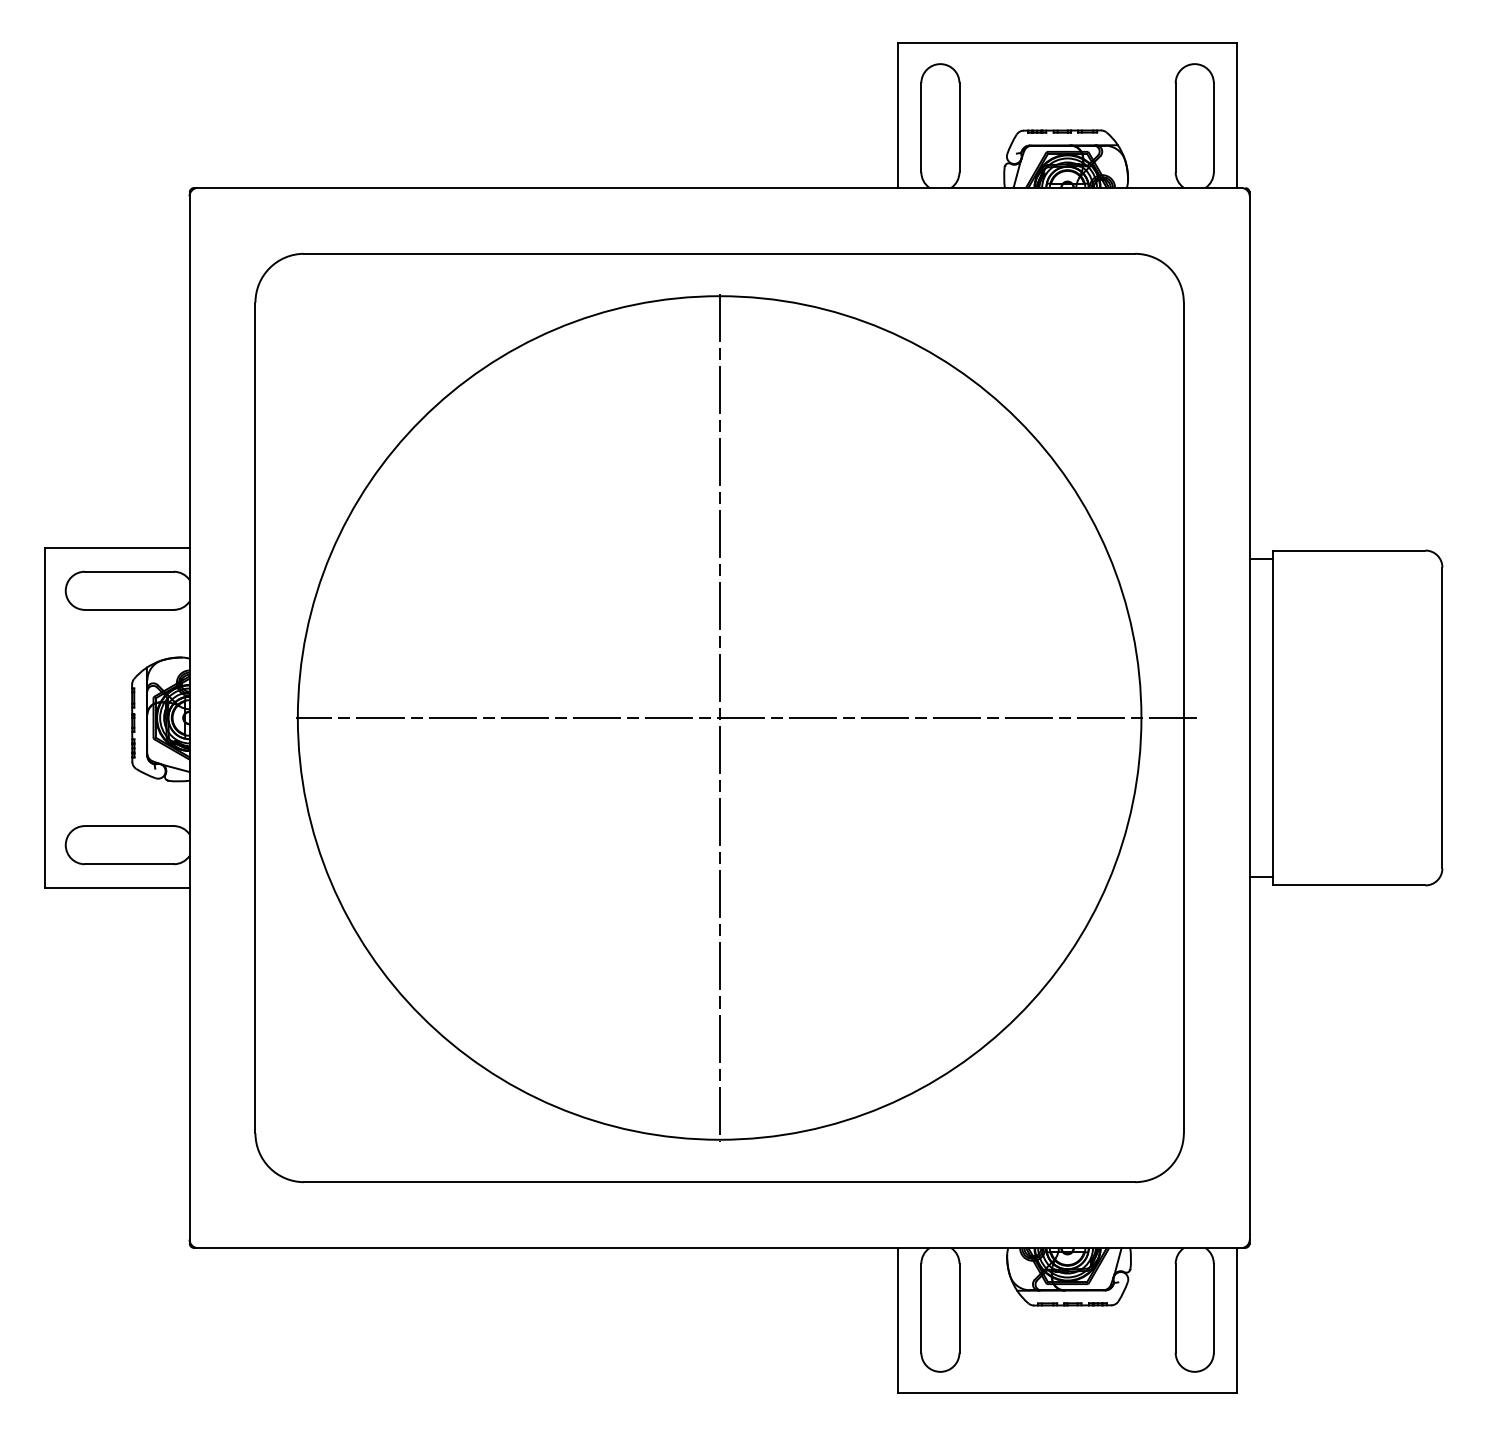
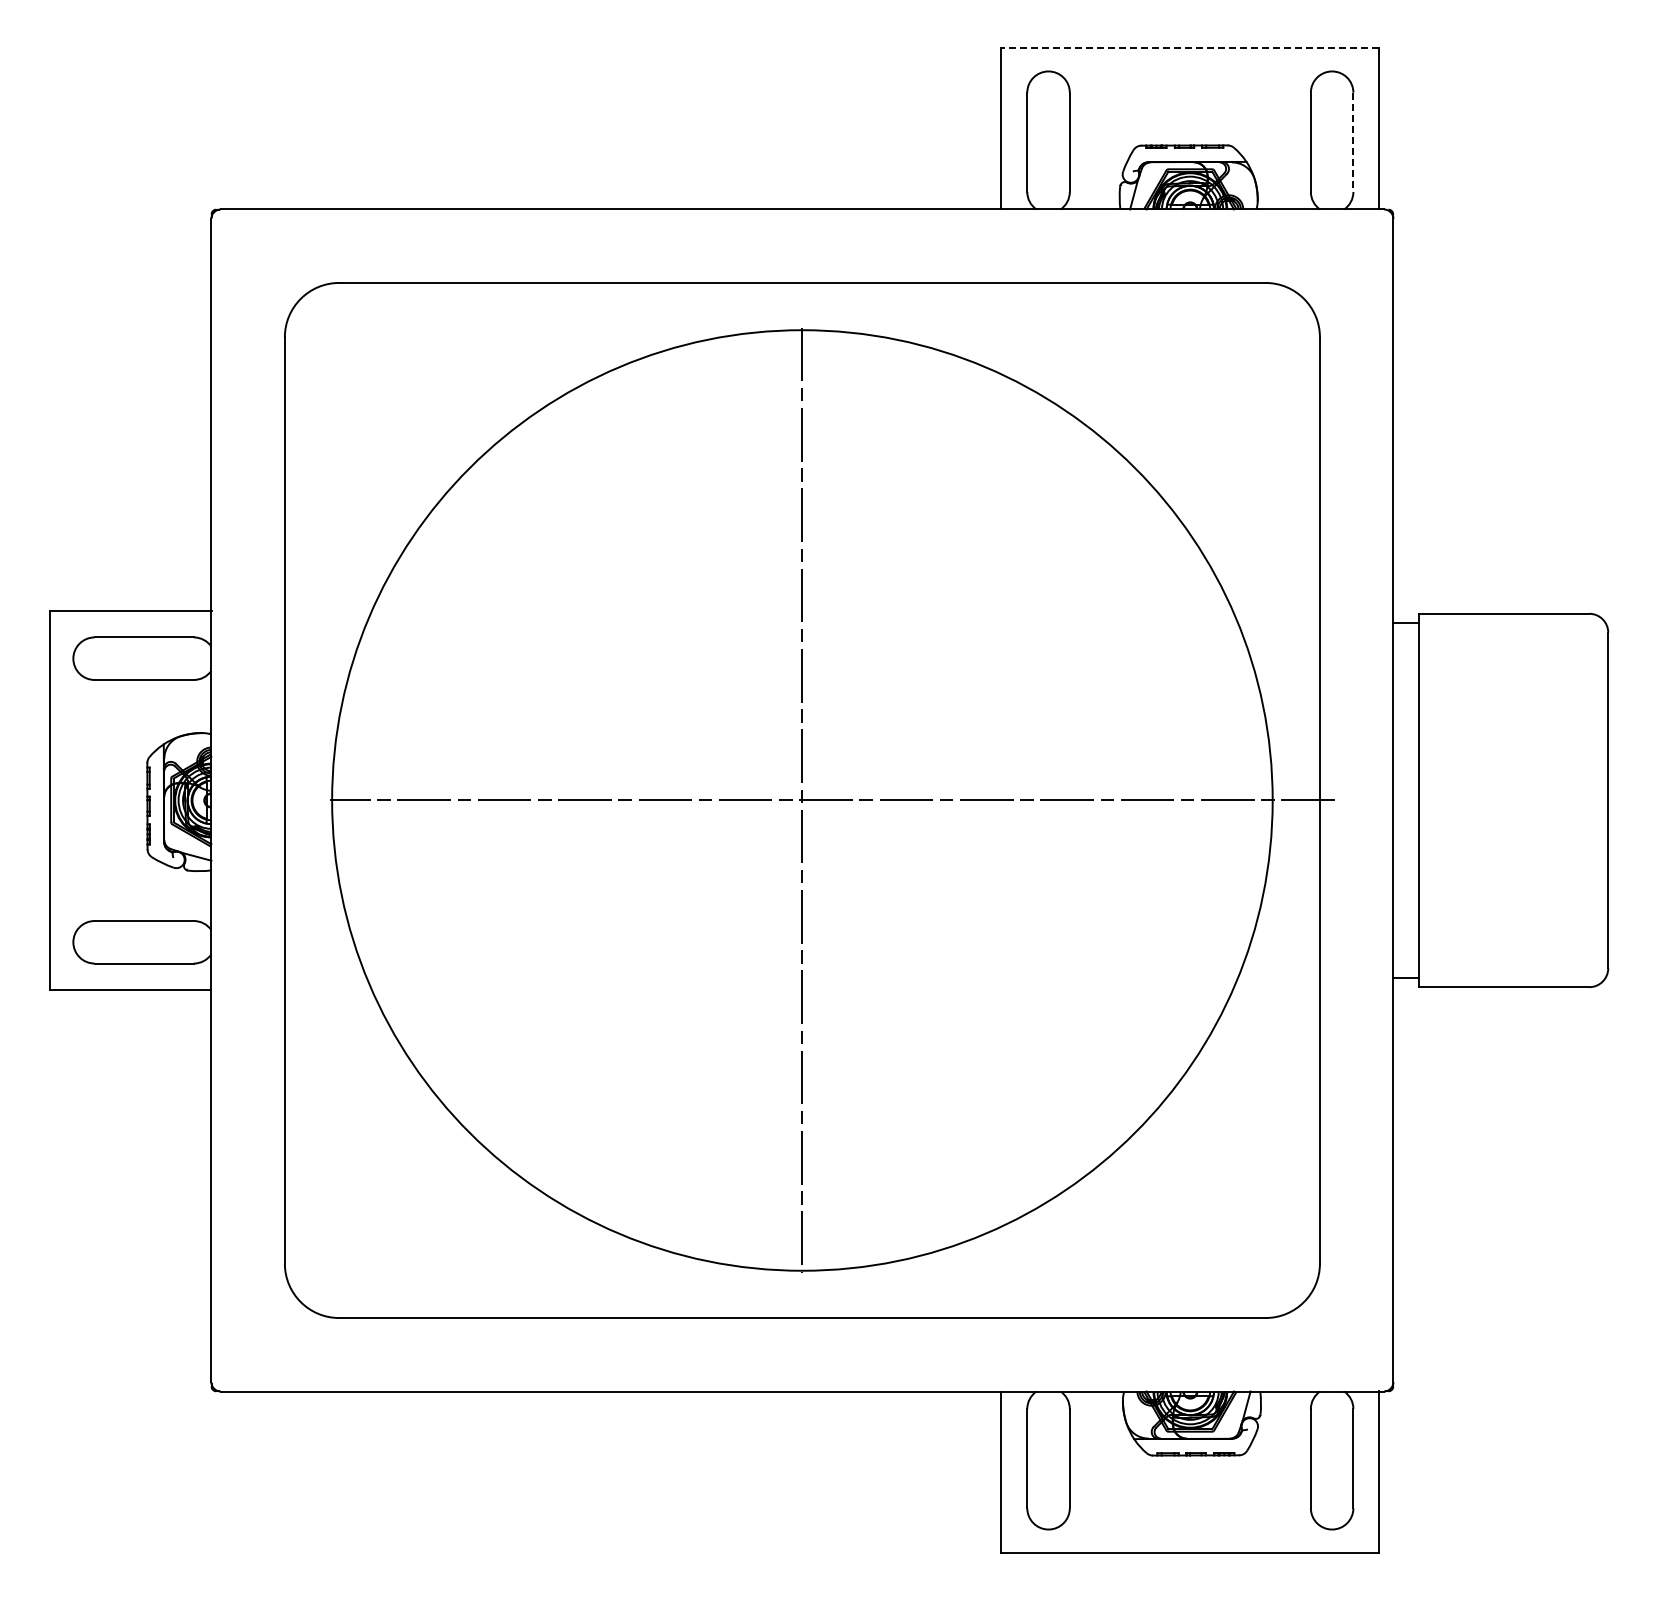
line: (1066, 42) -> (1189, 47), solid -> dashed
line: (1213, 127) -> (1353, 142), solid -> dashed

